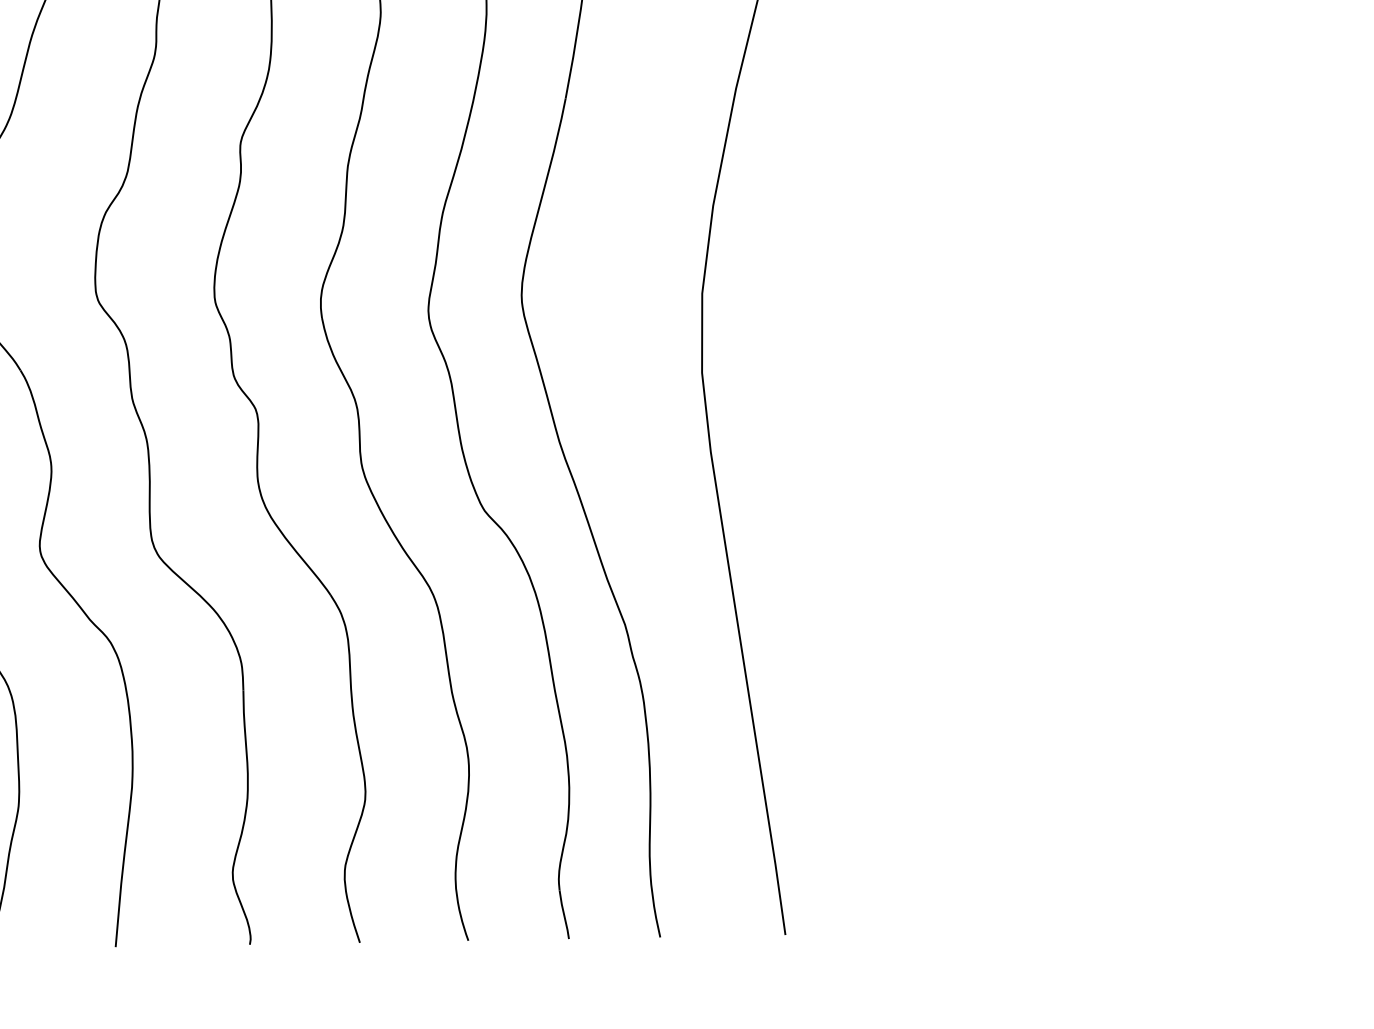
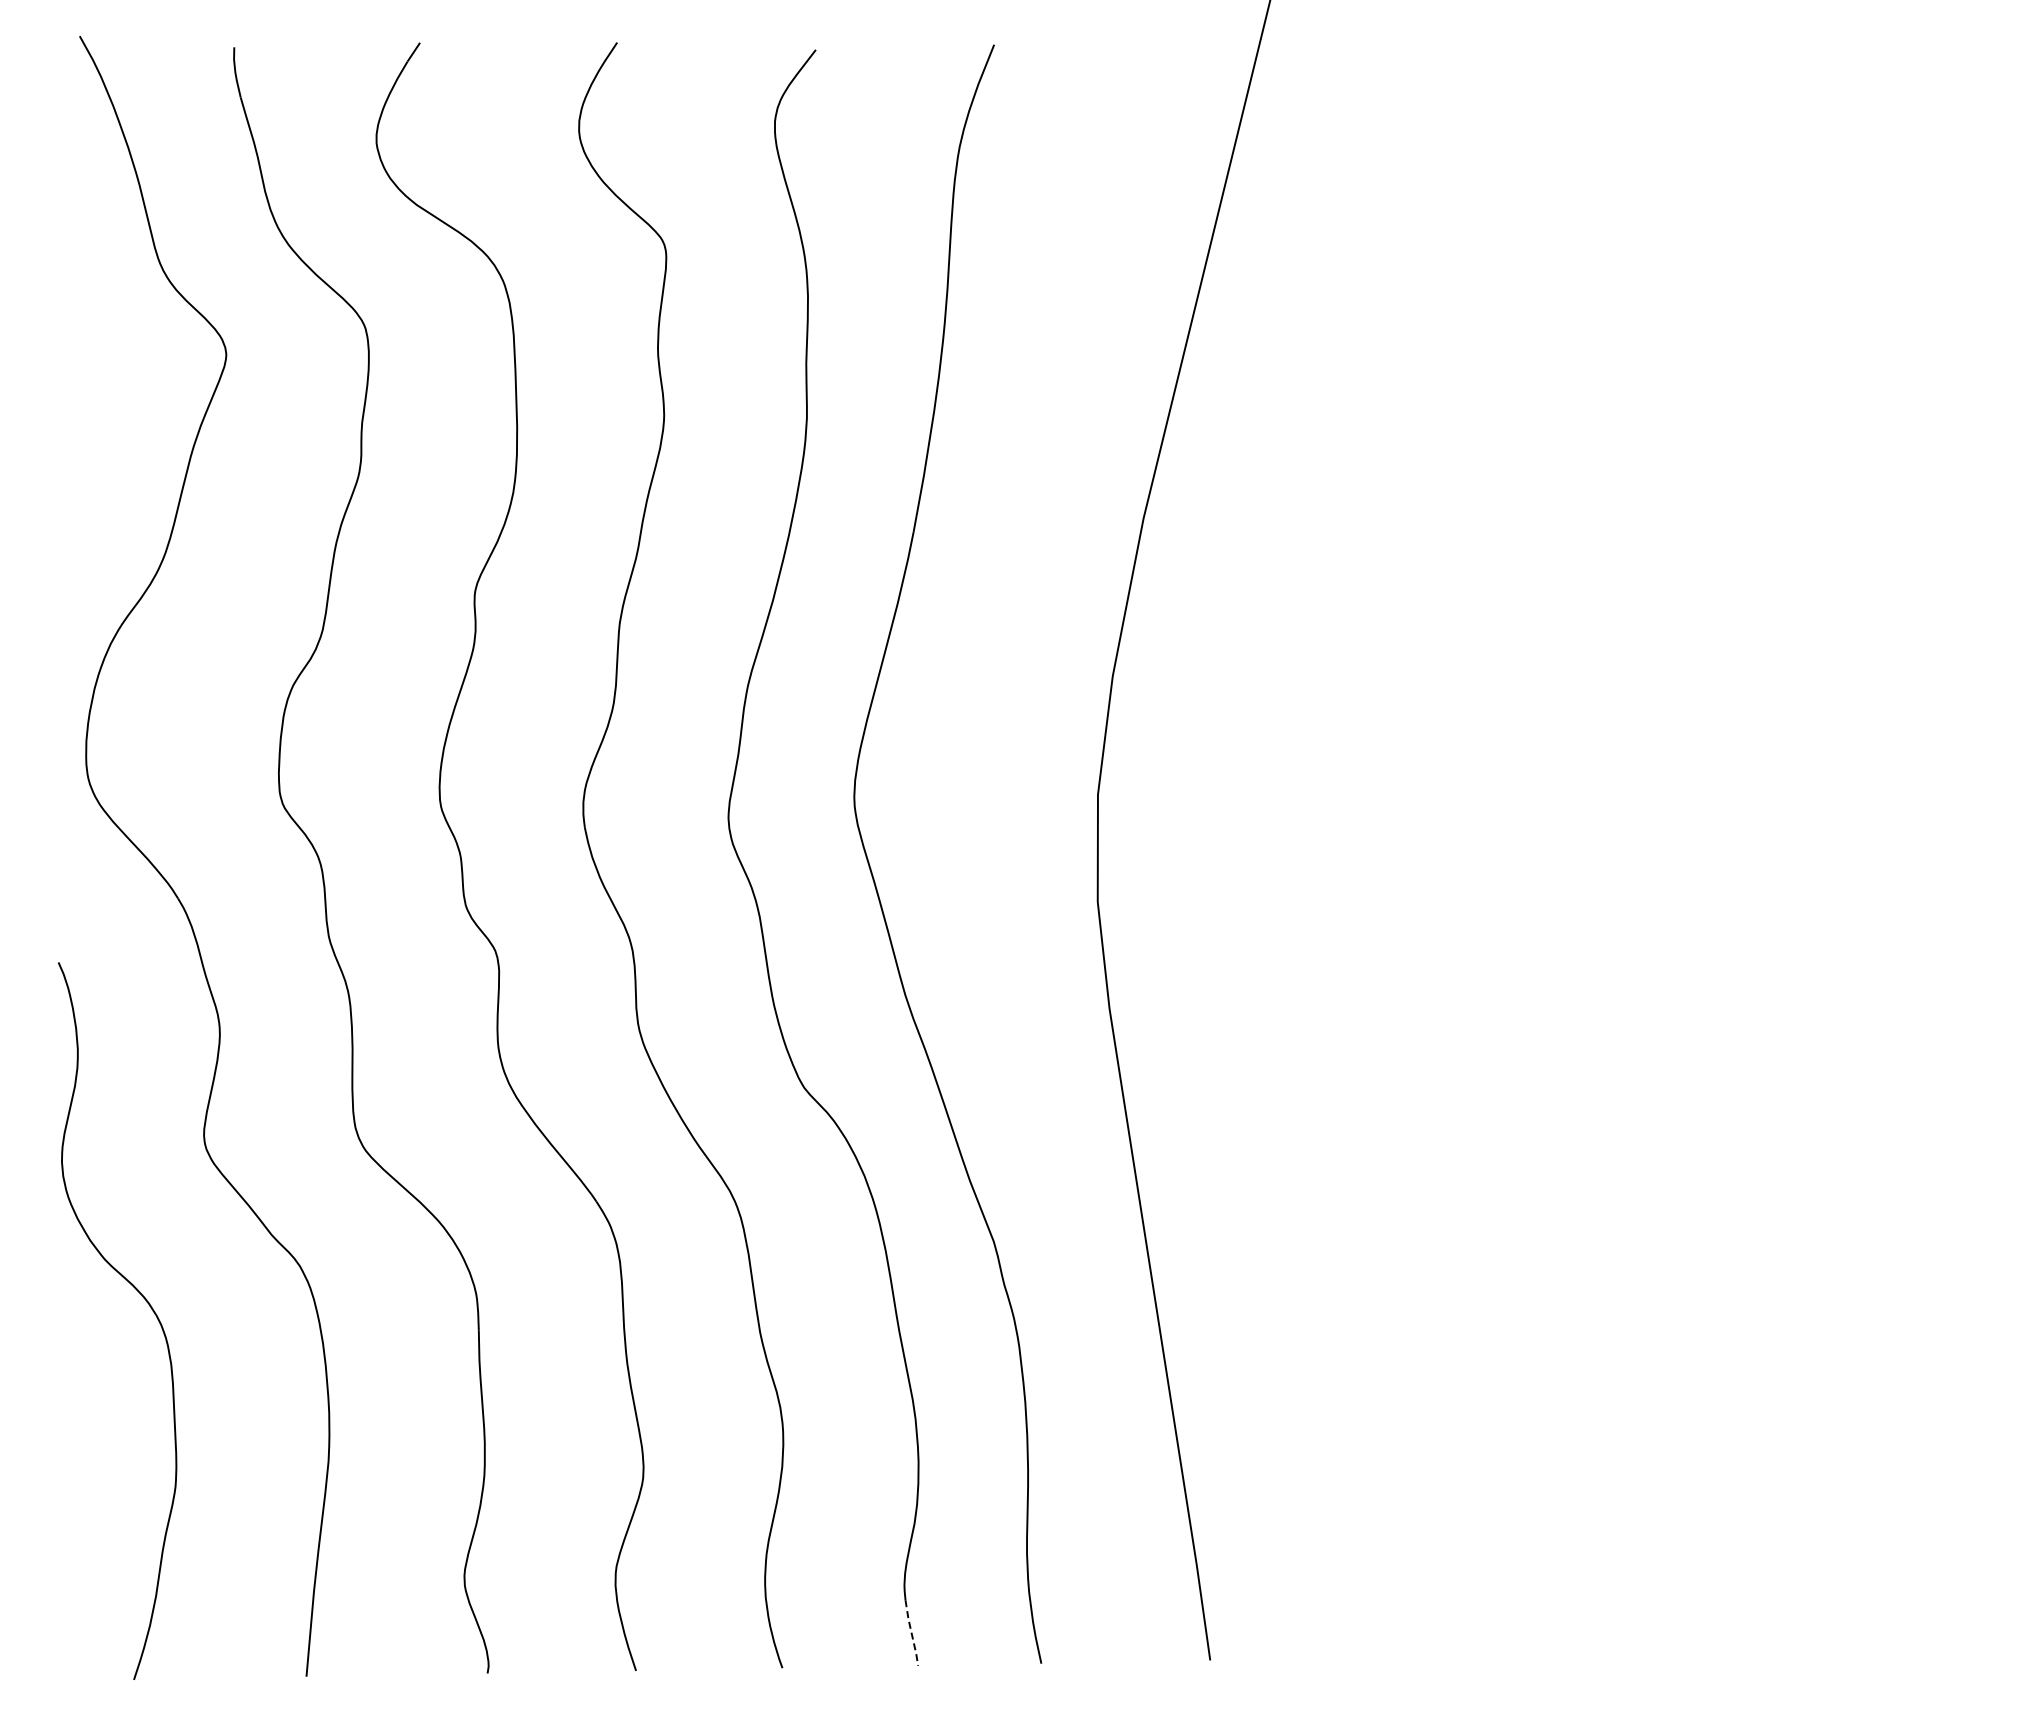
line: (564, 915) -> (911, 1633), solid -> dashed

